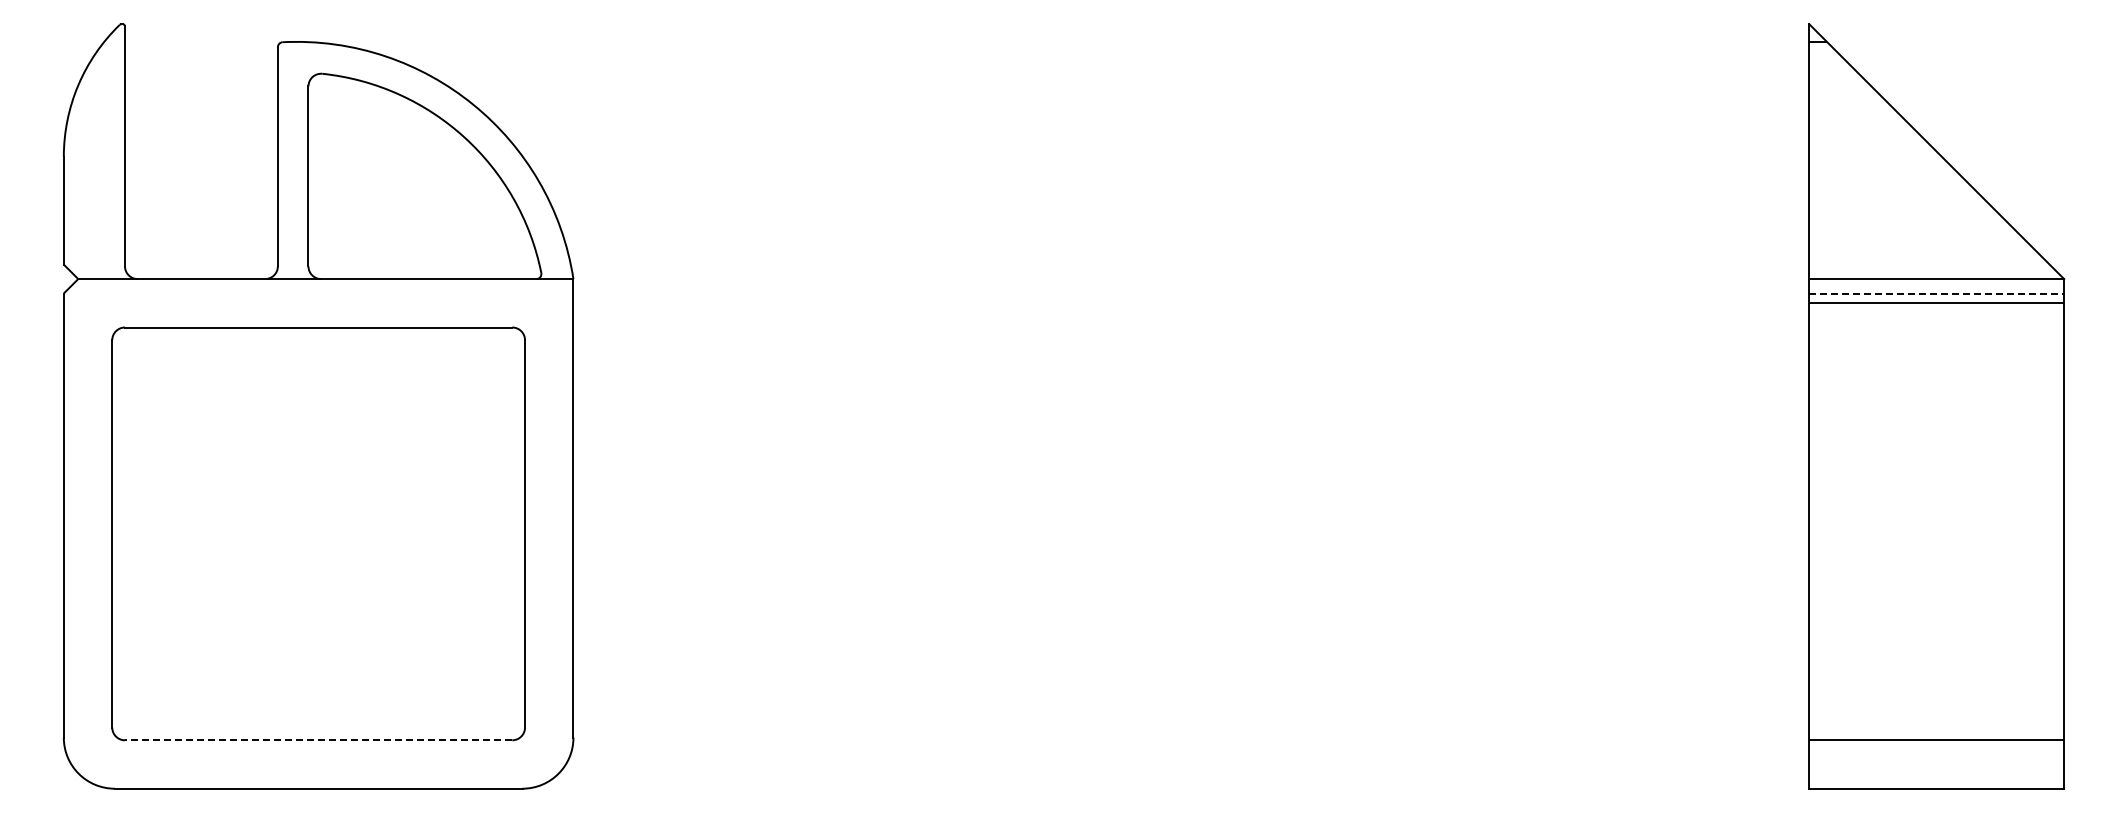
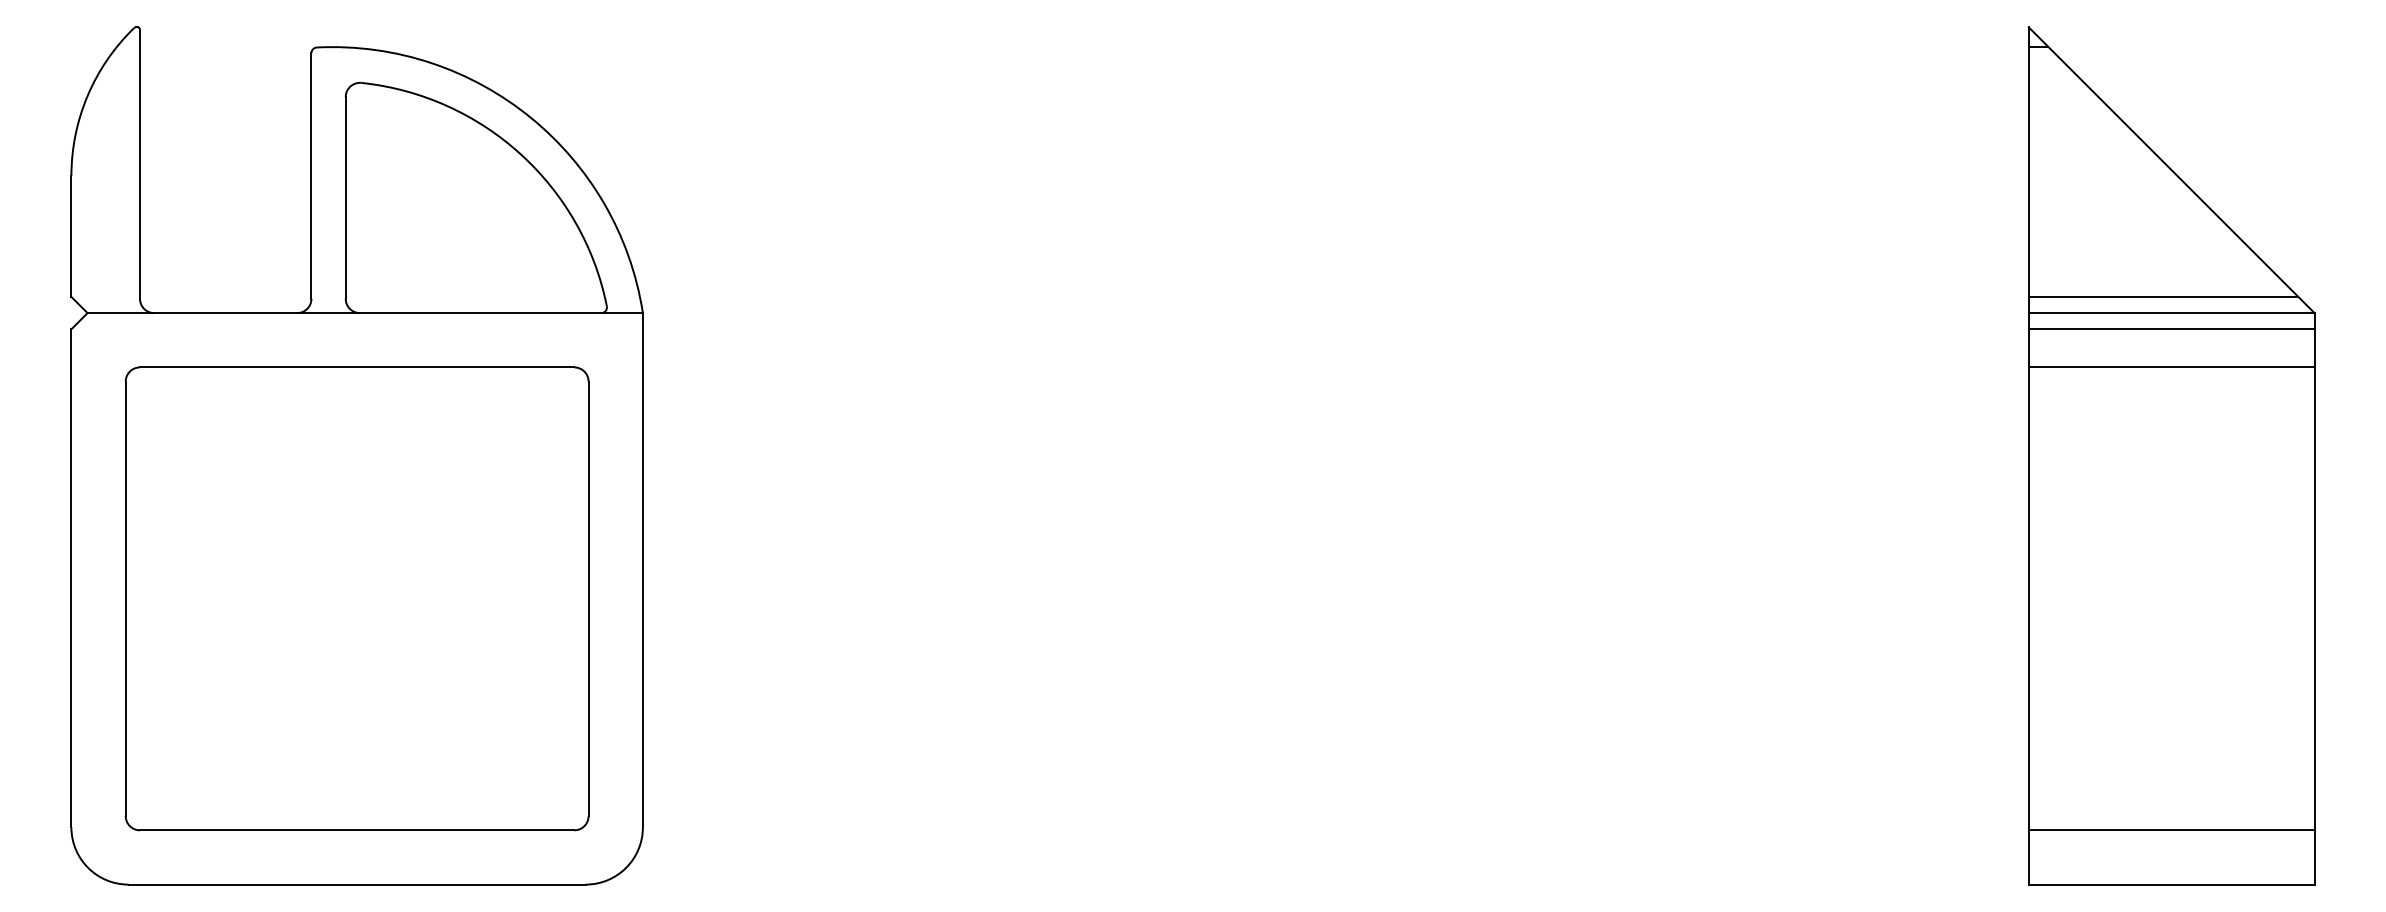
line: (1929, 264) -> (2163, 296), added
line: (1937, 293) -> (2172, 329), dashed -> solid
line: (1936, 302) -> (2171, 367), moved
line: (318, 740) -> (356, 830), dashed -> solid

